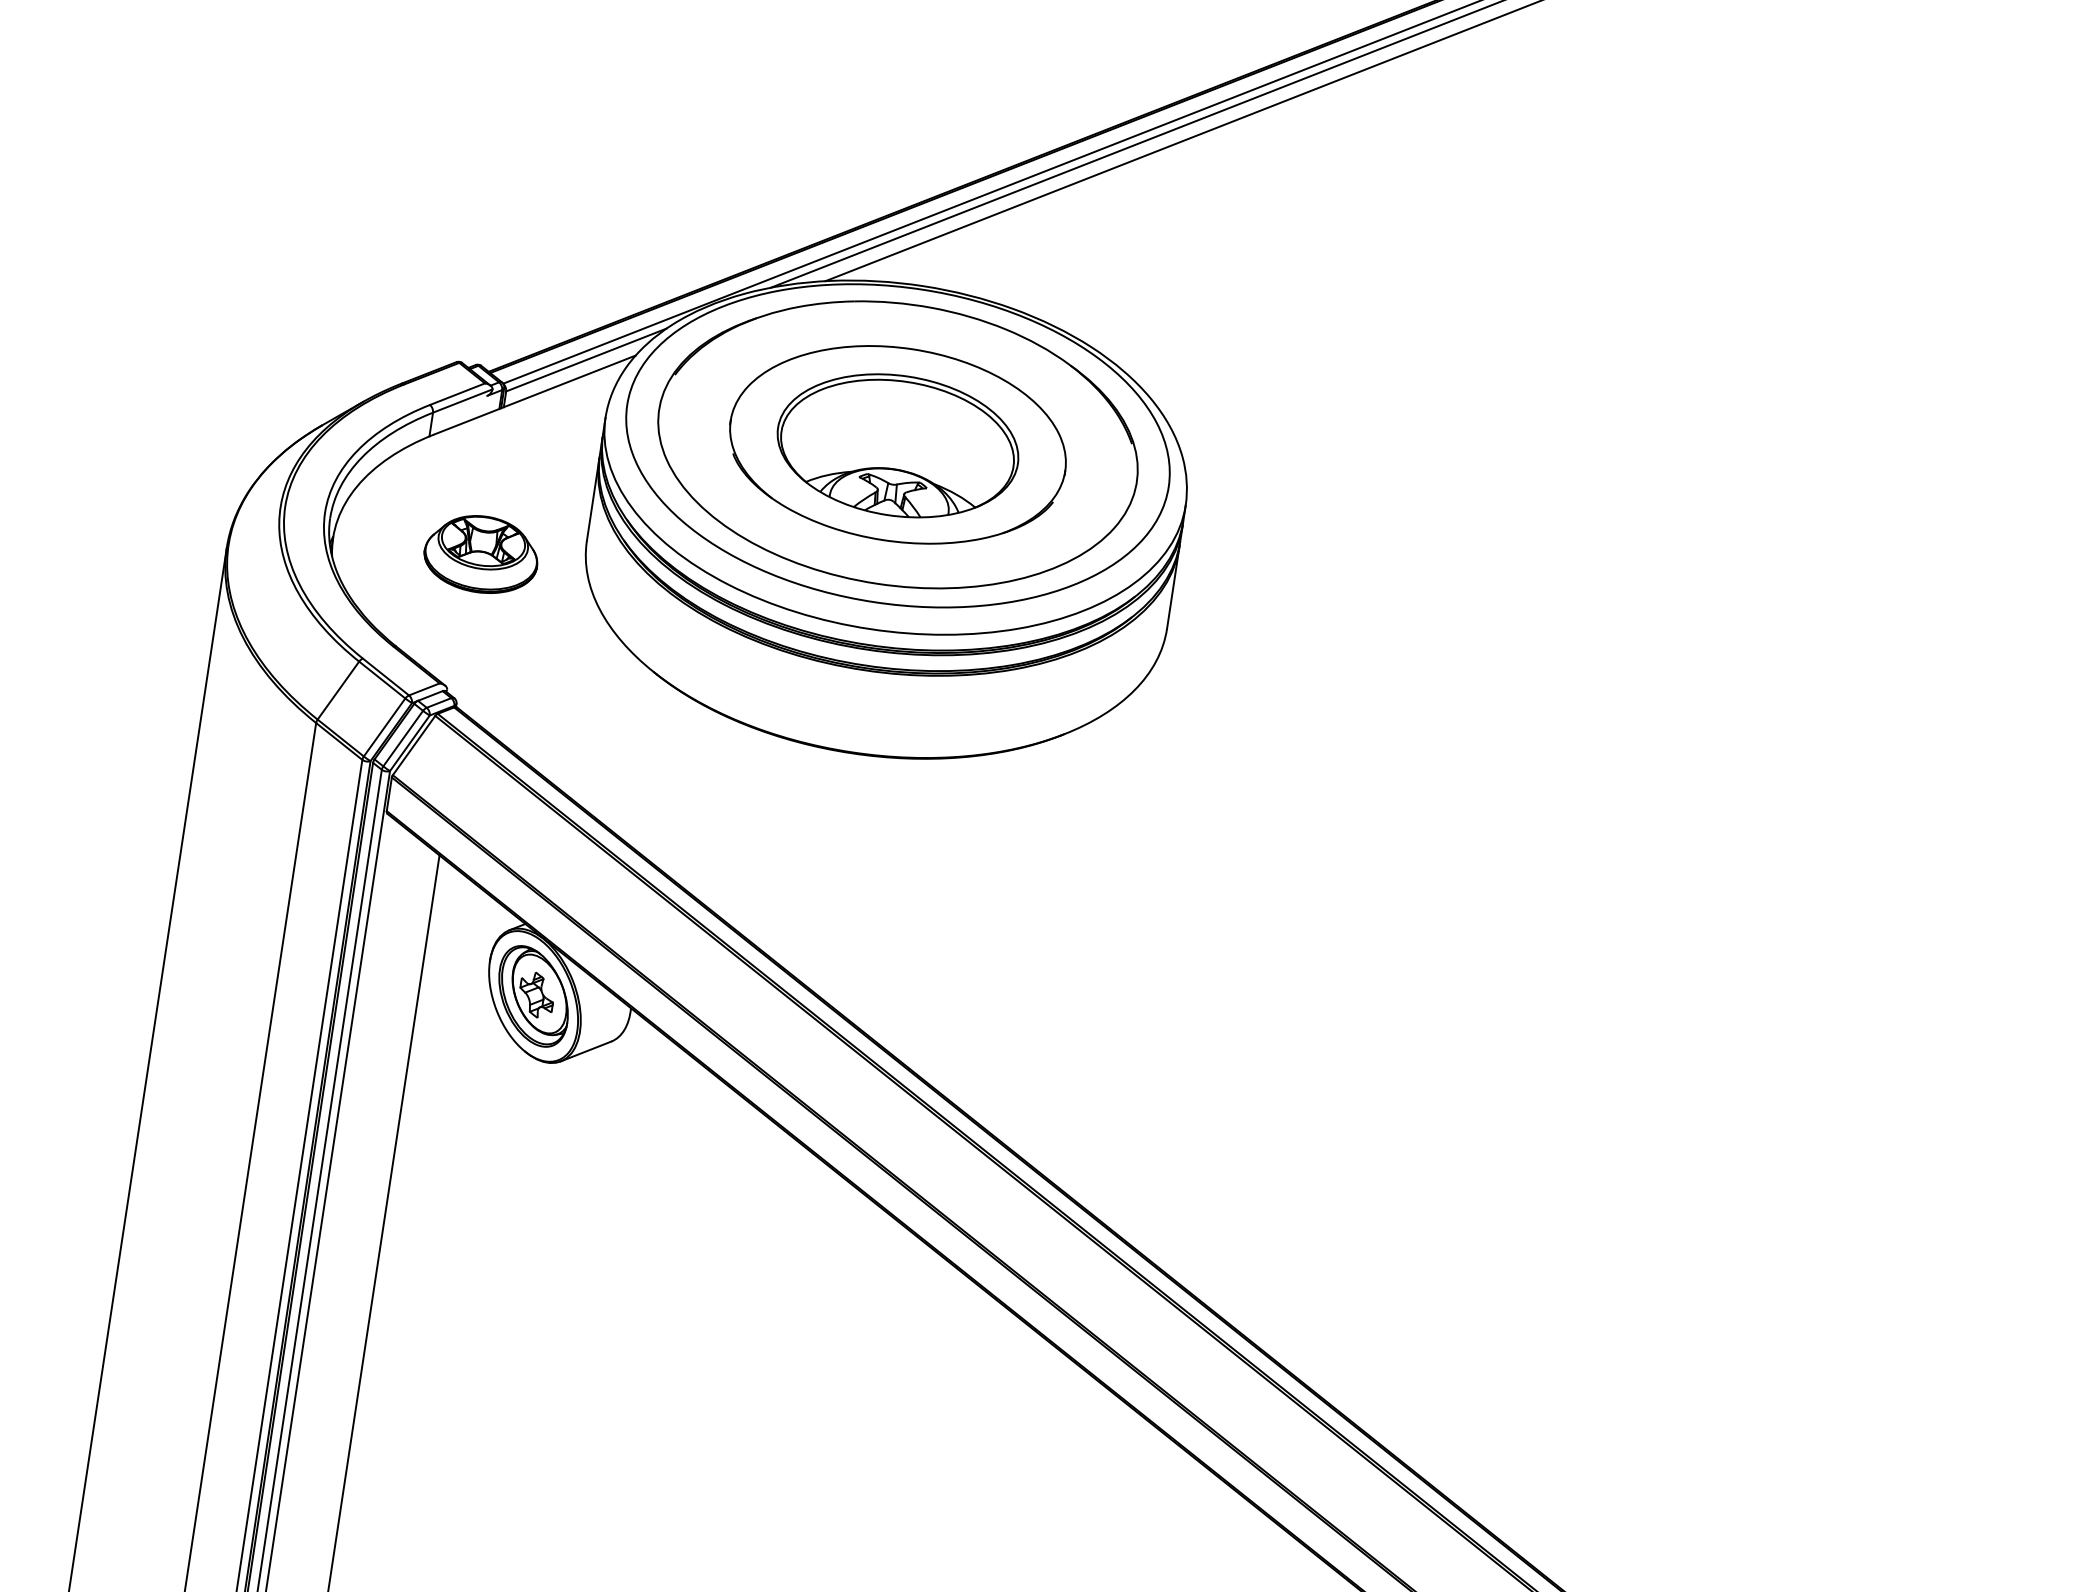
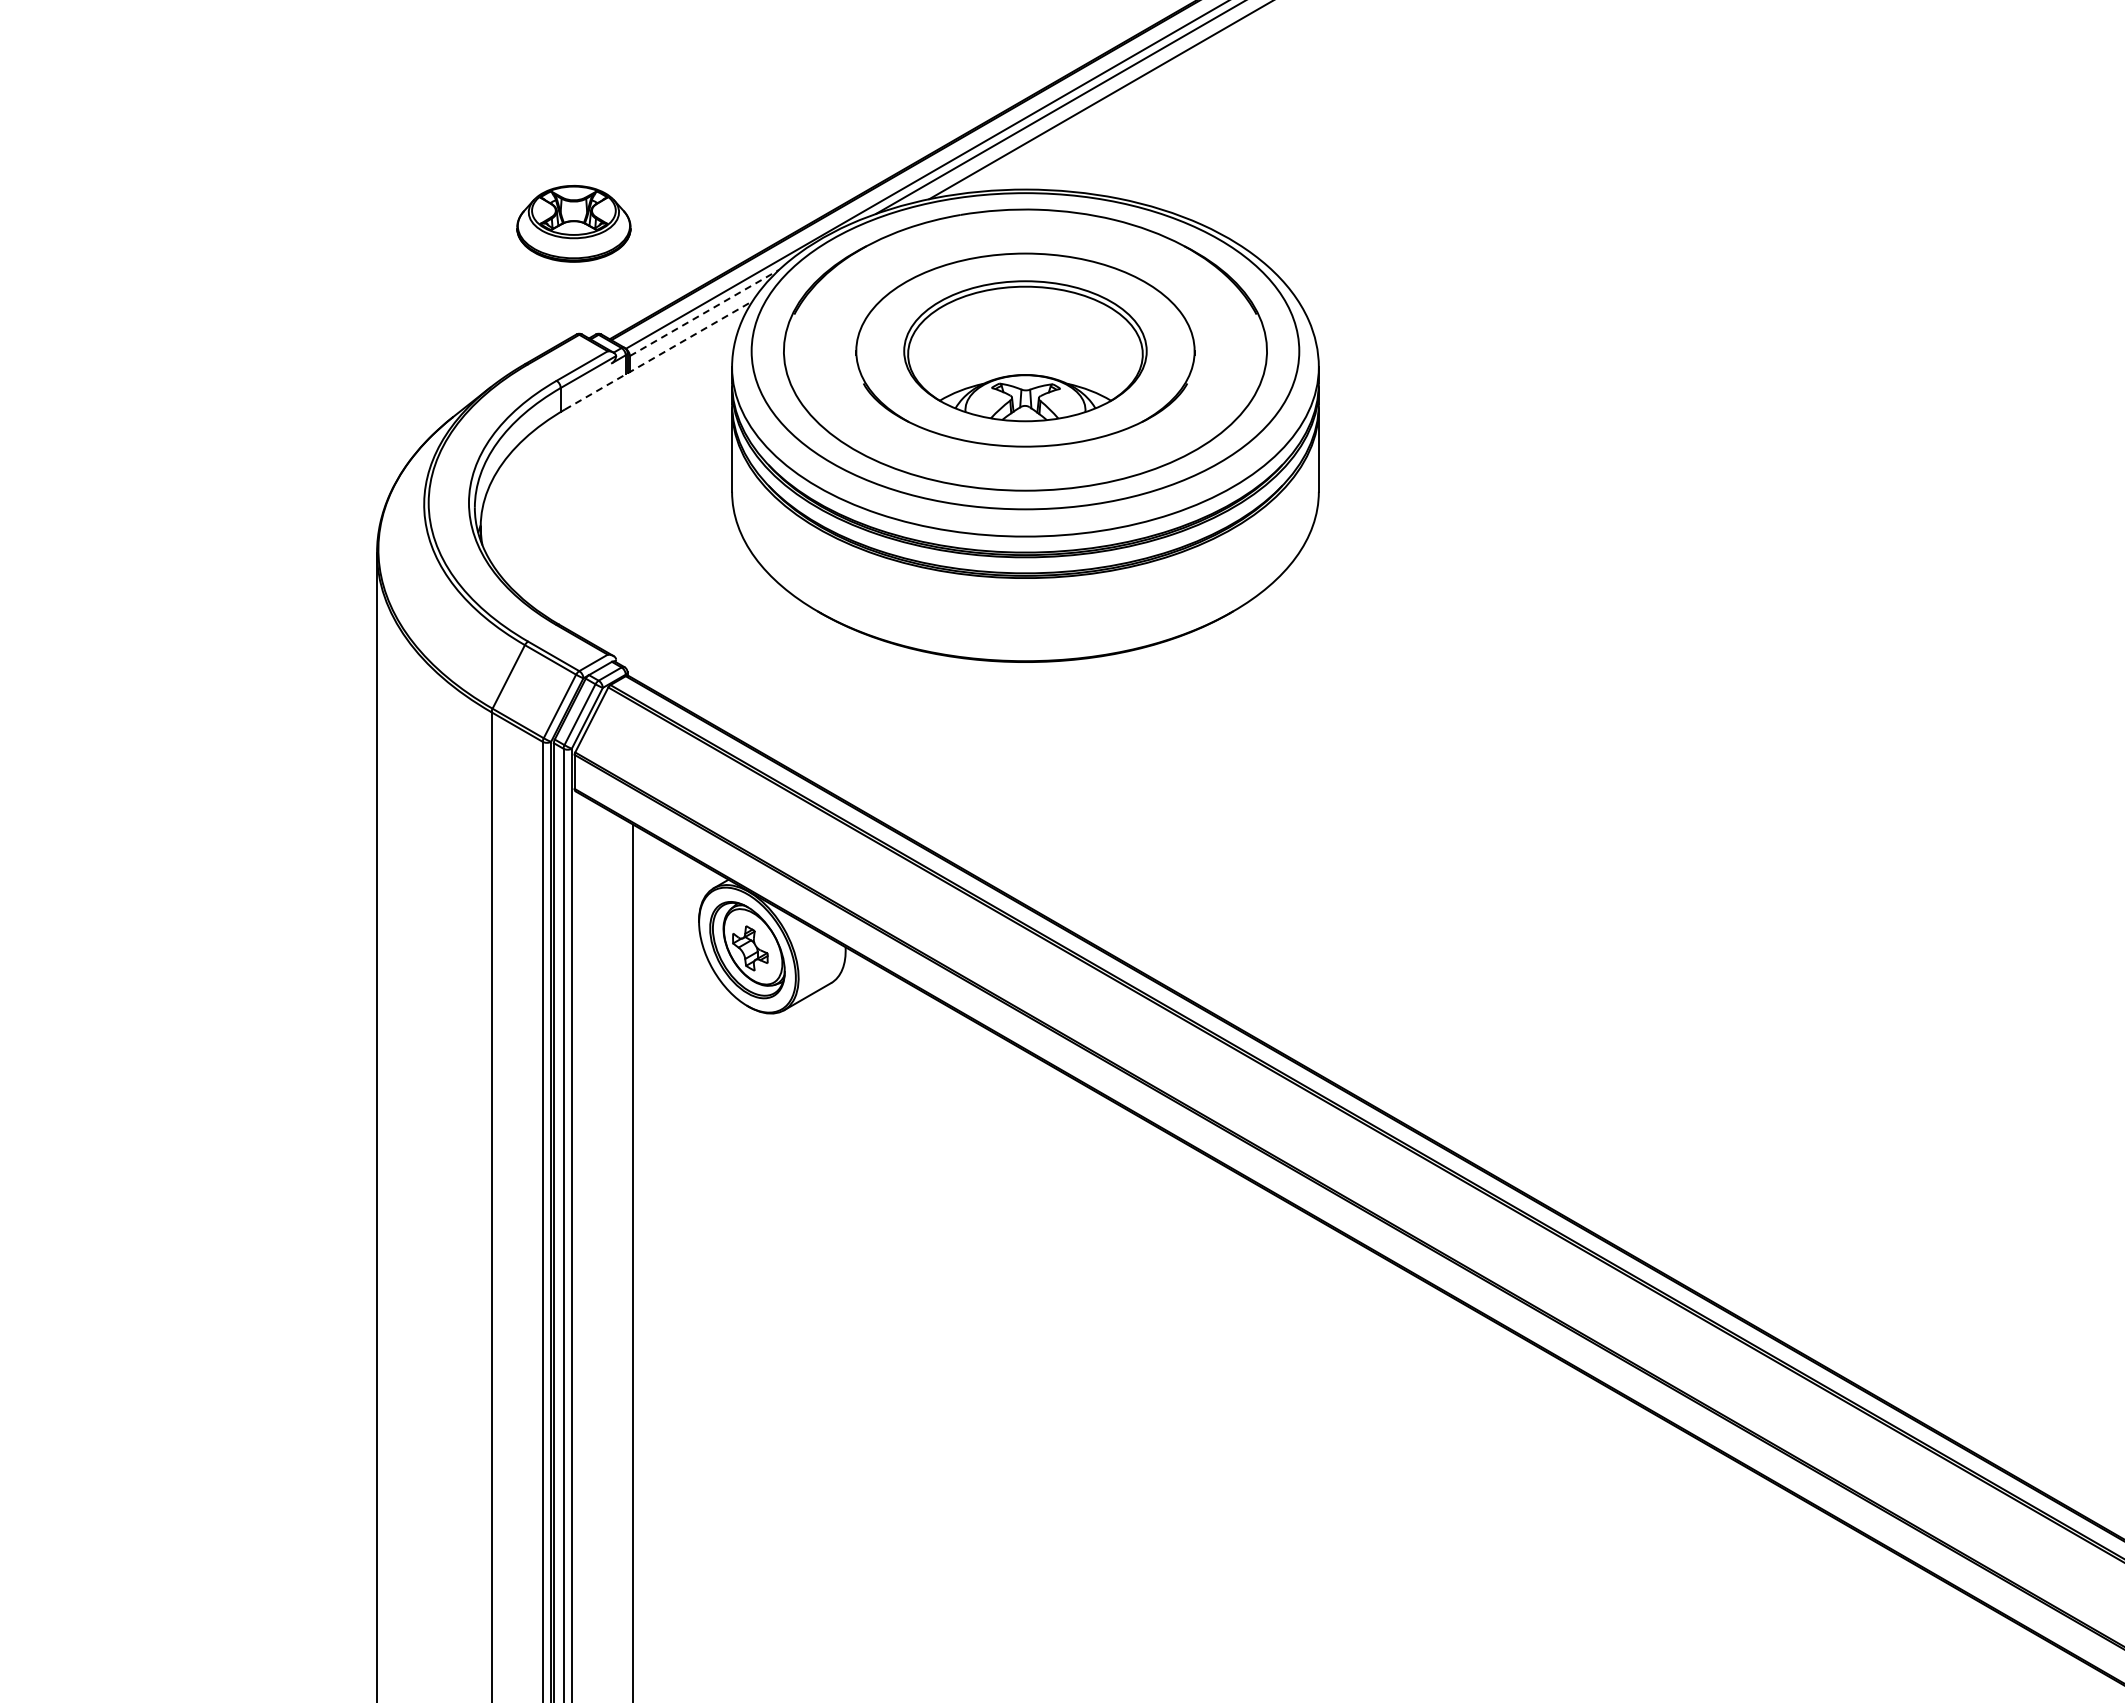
line: (586, 359) -> (704, 312), solid -> dashed
line: (535, 395) -> (659, 355), solid -> dashed
part: (481, 553) -> (573, 223), moved

